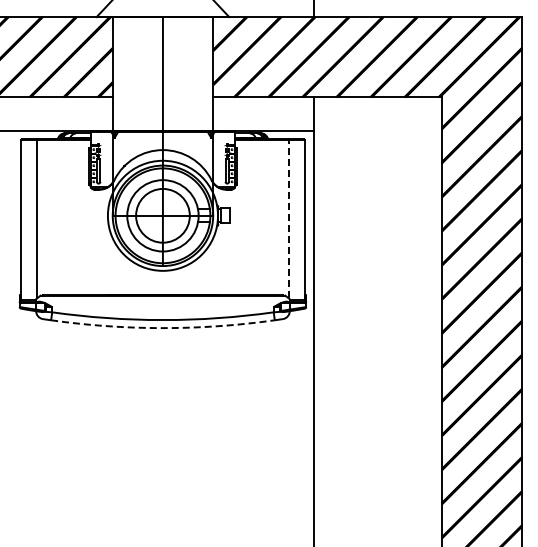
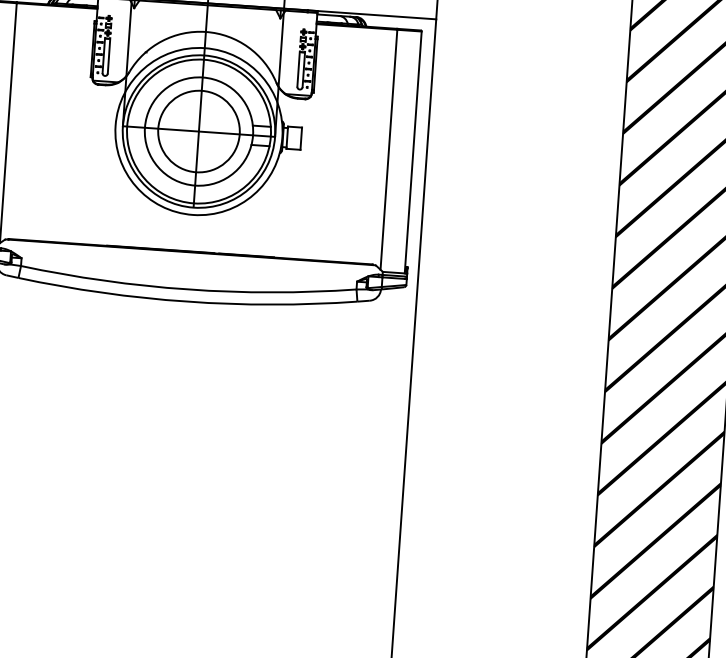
line: (288, 218) -> (388, 148), dashed -> solid
arc: (162, 328) -> (186, 302), dashed -> solid

